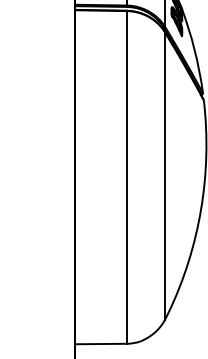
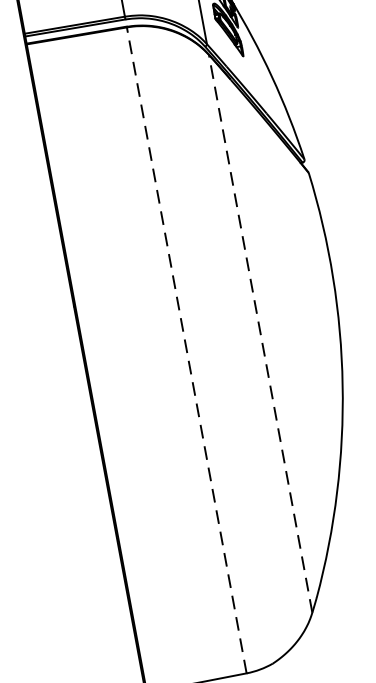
line: (126, 176) -> (185, 348), solid -> dashed
line: (165, 176) -> (261, 334), solid -> dashed

